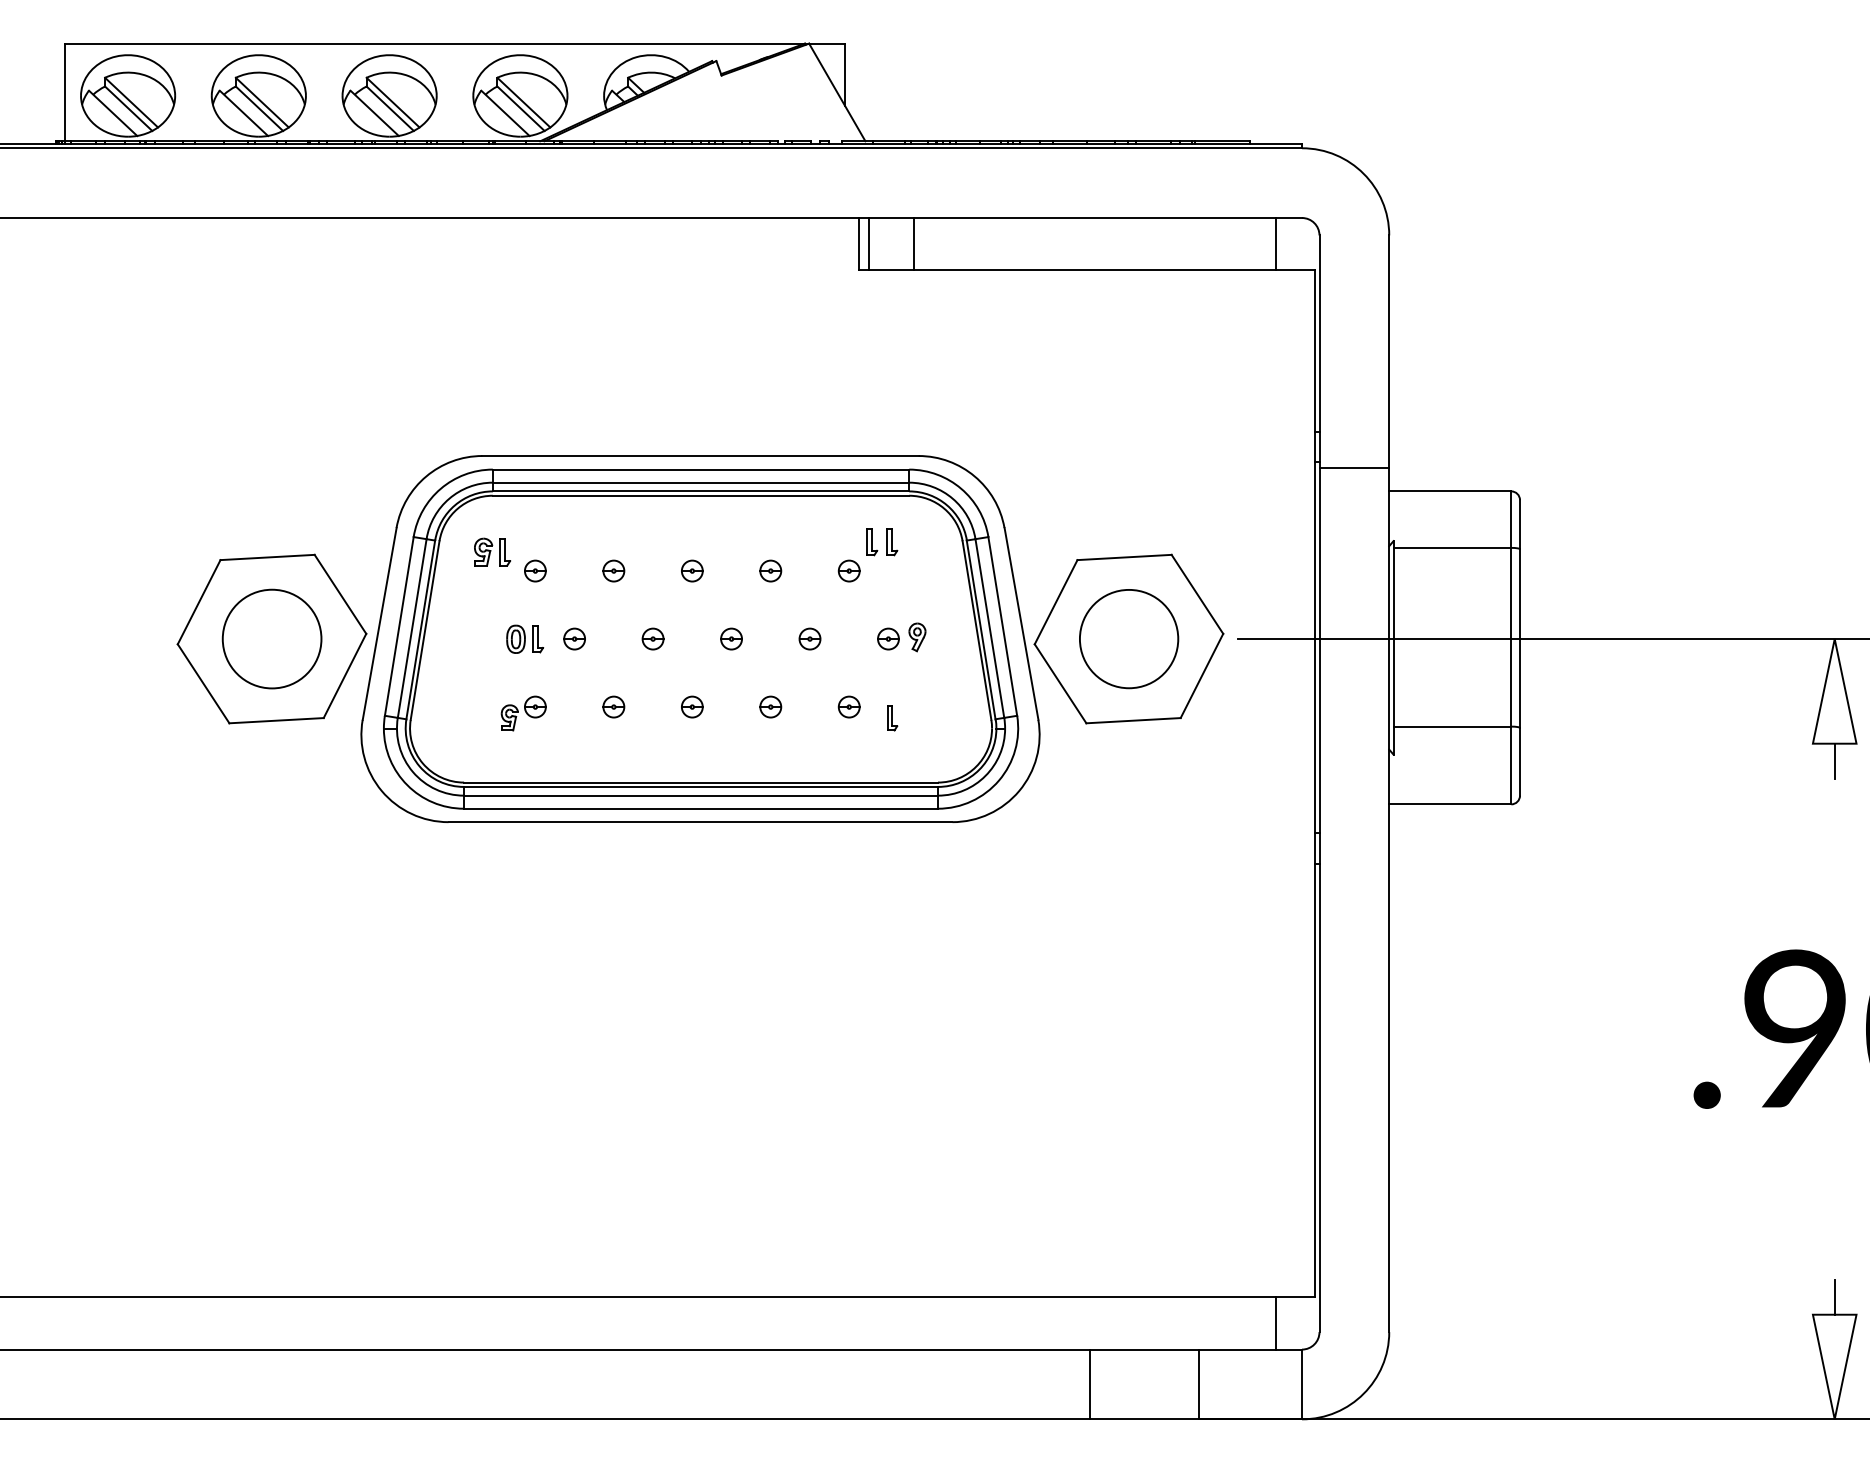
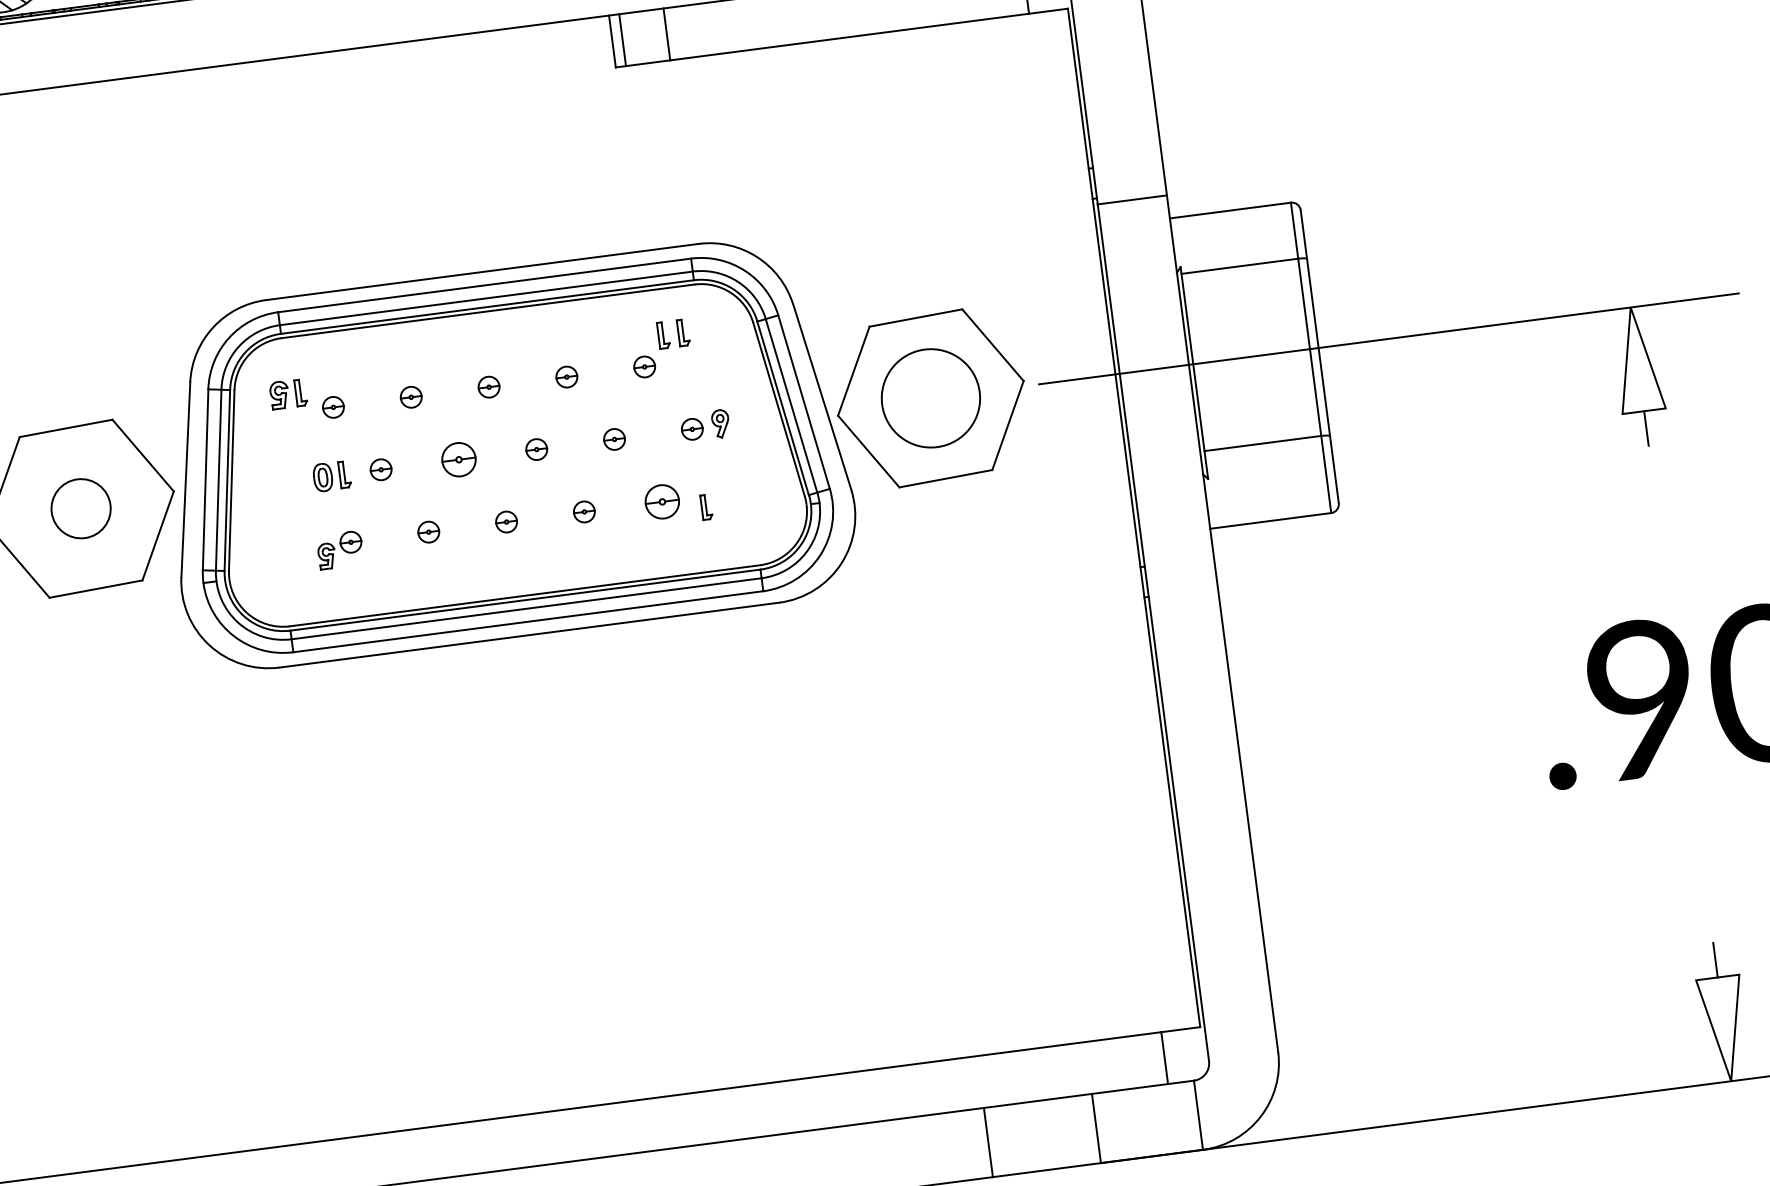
circle: (271, 638) -> (80, 508), size x0.6
part: (652, 638) -> (458, 459), size x1.6
part: (848, 706) -> (661, 501), size x1.6

